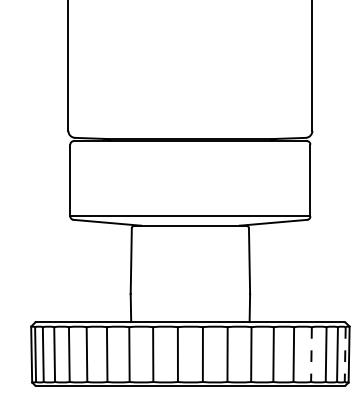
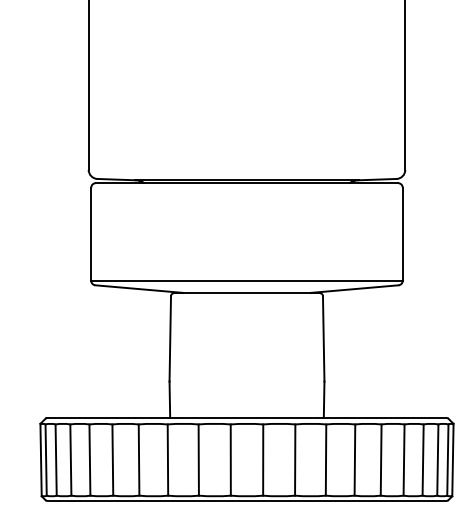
line: (311, 354) -> (404, 460), dashed -> solid
line: (344, 354) -> (447, 460), dashed -> solid

